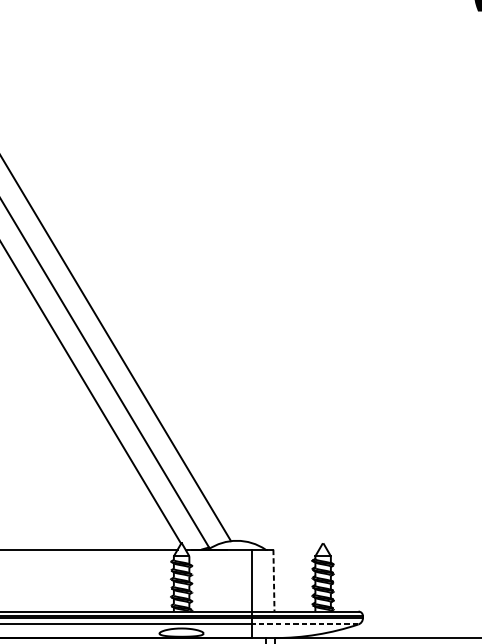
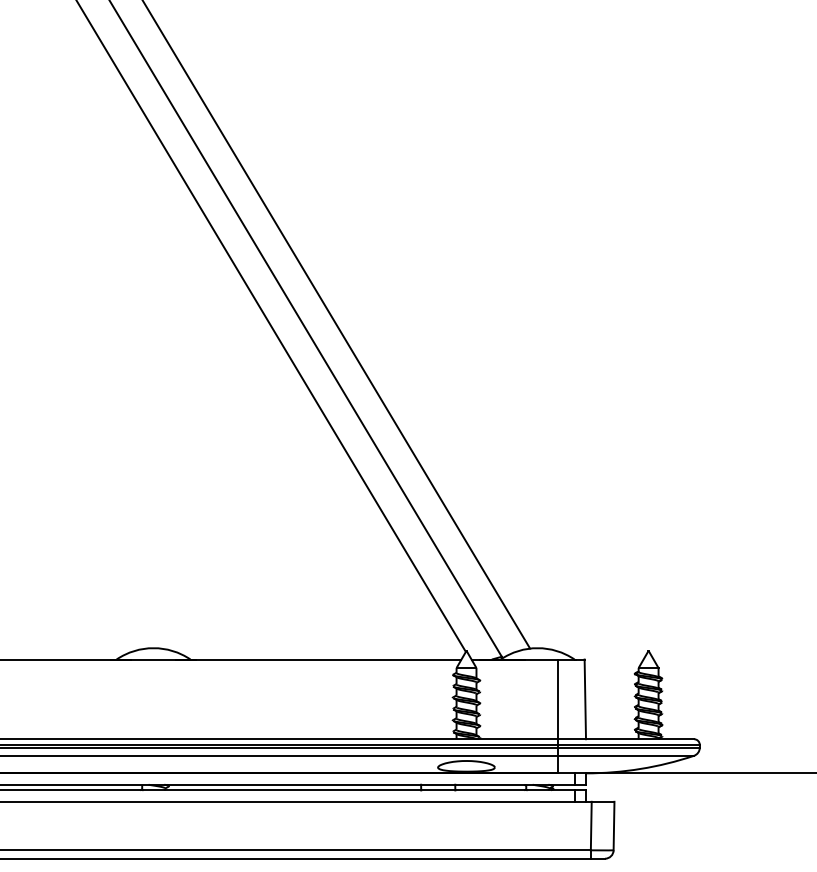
line: (274, 580) -> (585, 699), dashed -> solid
line: (305, 624) -> (625, 755), dashed -> solid

